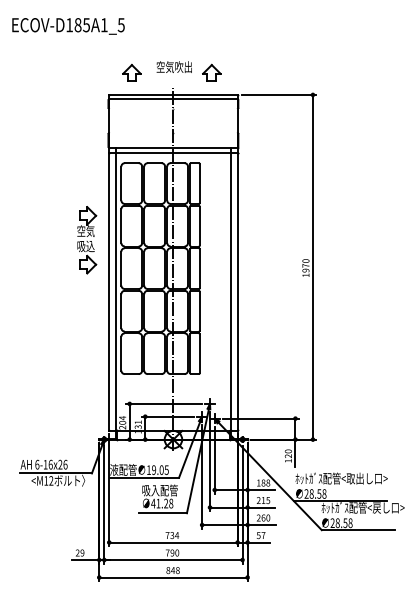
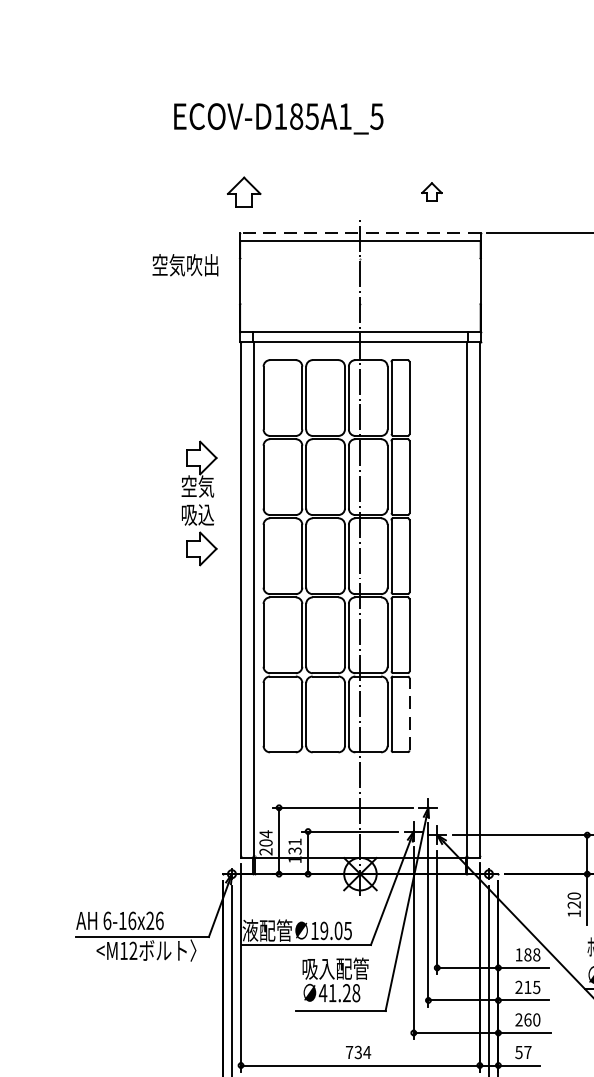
text: (68, 26) -> (278, 119), moved
text: (173, 66) -> (183, 264), moved
part: (131, 72) -> (243, 191), moved
part: (211, 72) -> (431, 191), size x0.6
line: (173, 94) -> (360, 232), solid -> dashed
line: (199, 353) -> (408, 714), solid -> dashed

